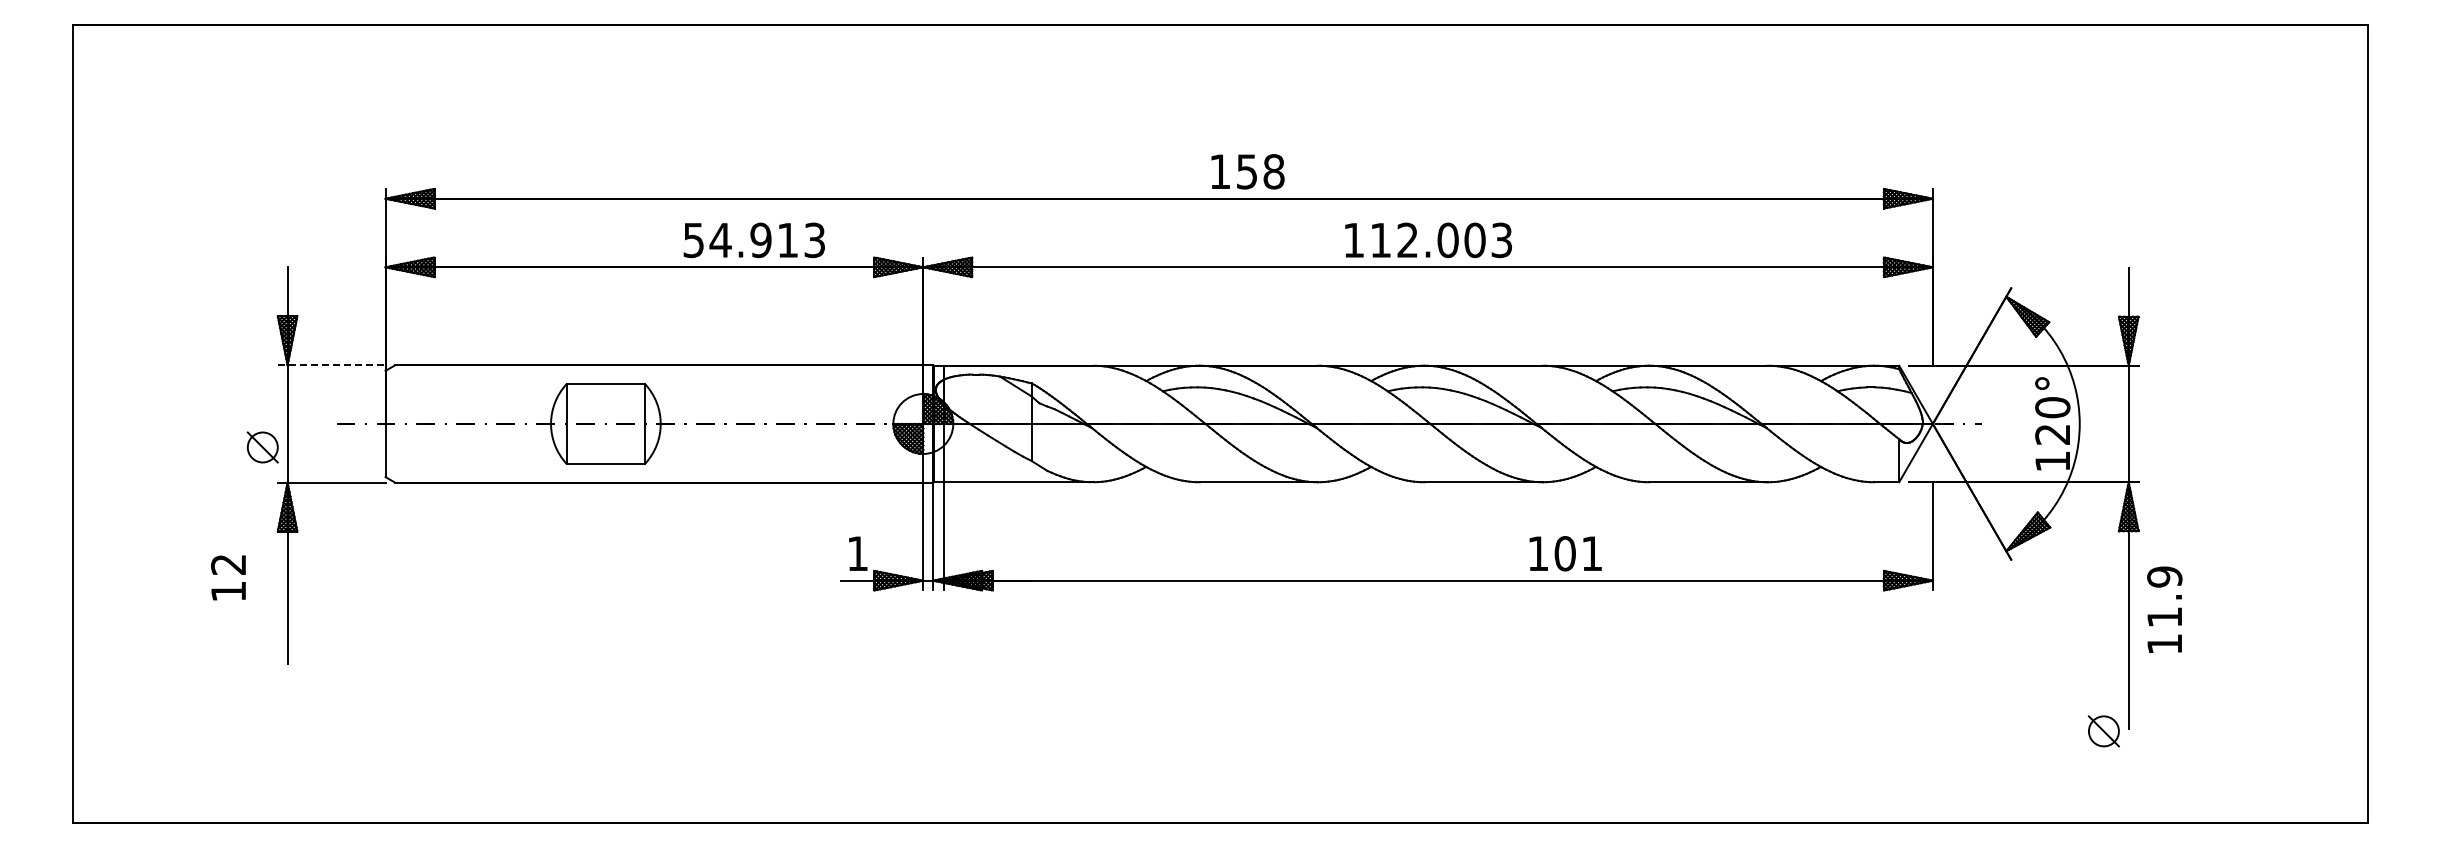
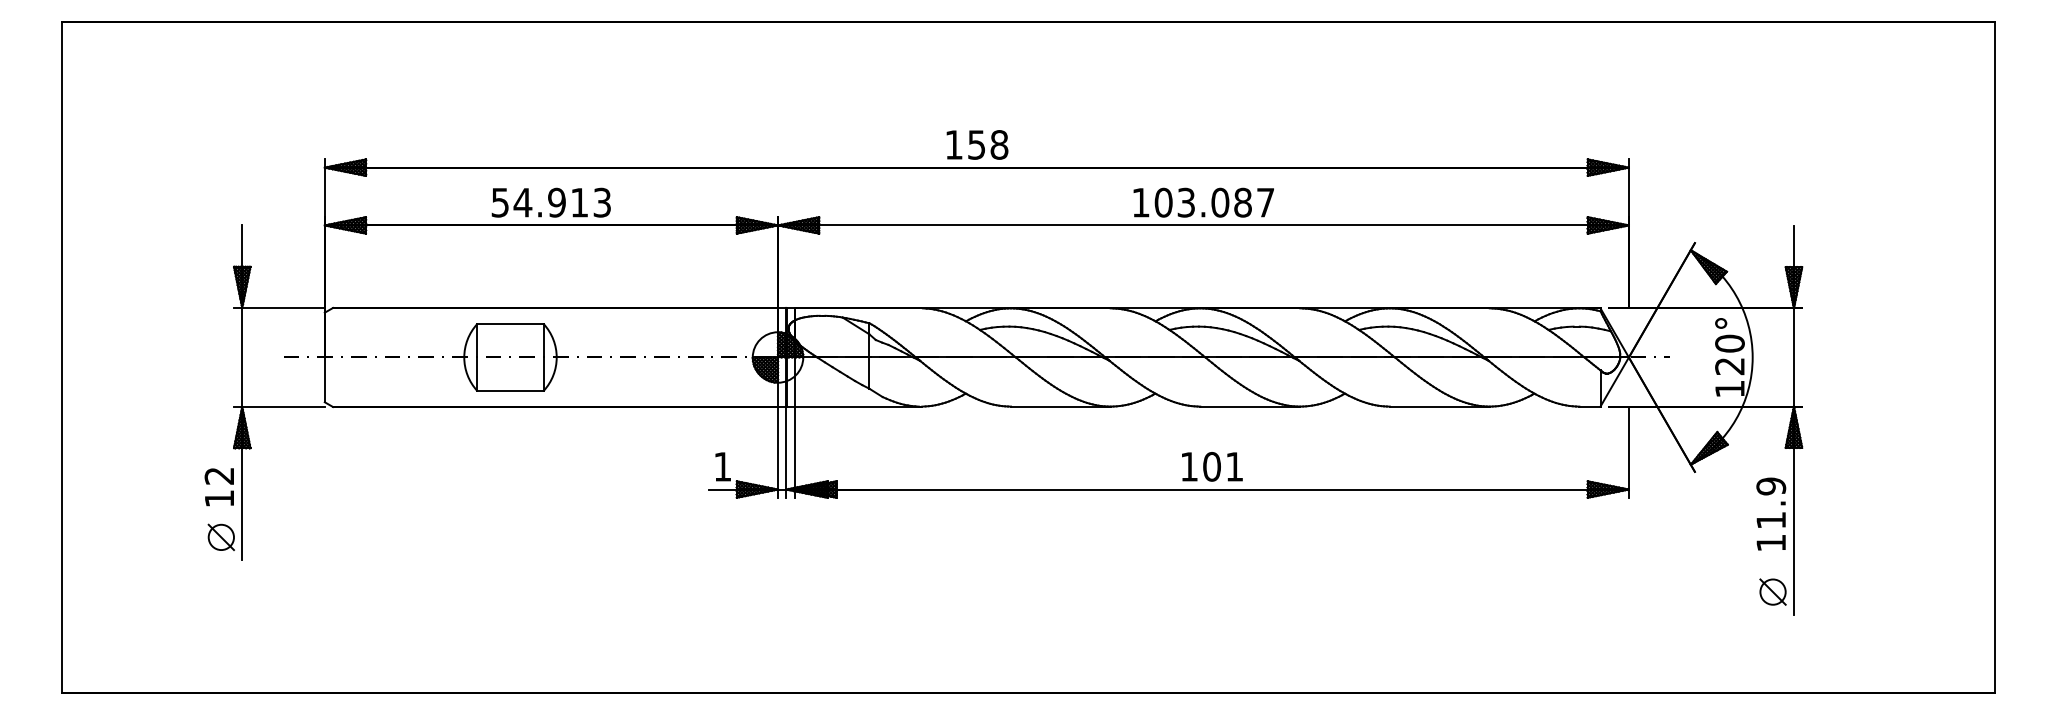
text: (1247, 171) -> (977, 144), moved
text: (753, 240) -> (550, 202), moved
text: (1441, 240) -> (1214, 202), 112.003 -> 103.087
line: (331, 365) -> (279, 308), dashed -> solid
part: (262, 447) -> (221, 537), moved
text: (1565, 553) -> (1212, 466), moved
text: (228, 577) -> (219, 486), moved
text: (2164, 609) -> (1771, 513), moved
part: (2103, 731) -> (1772, 592), moved

